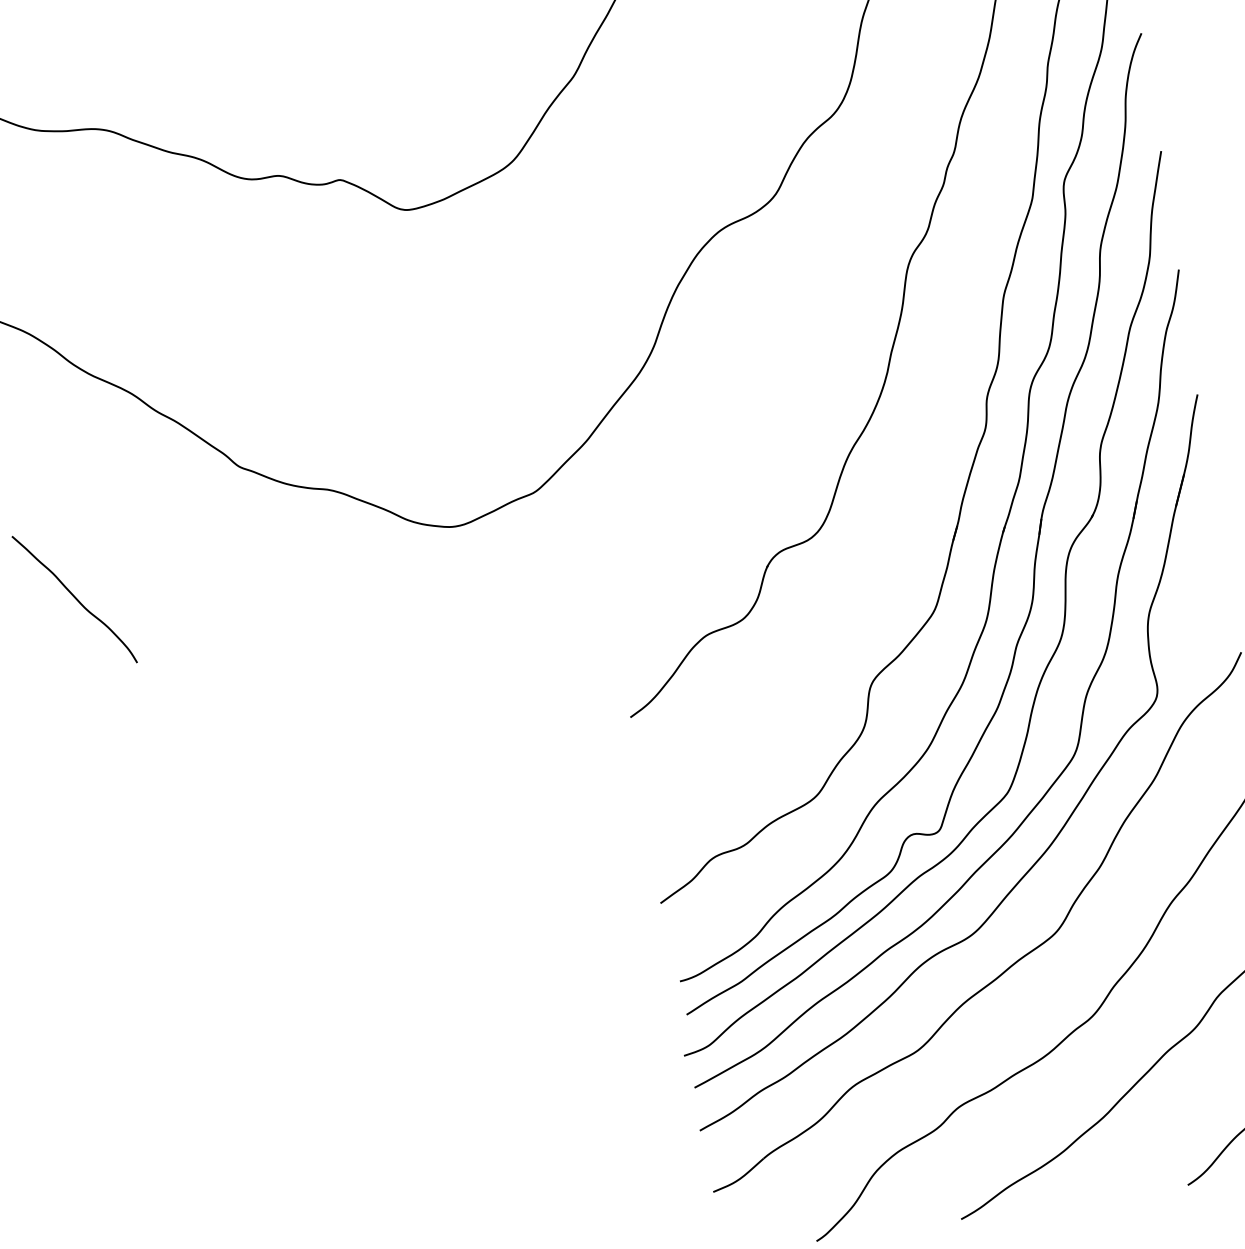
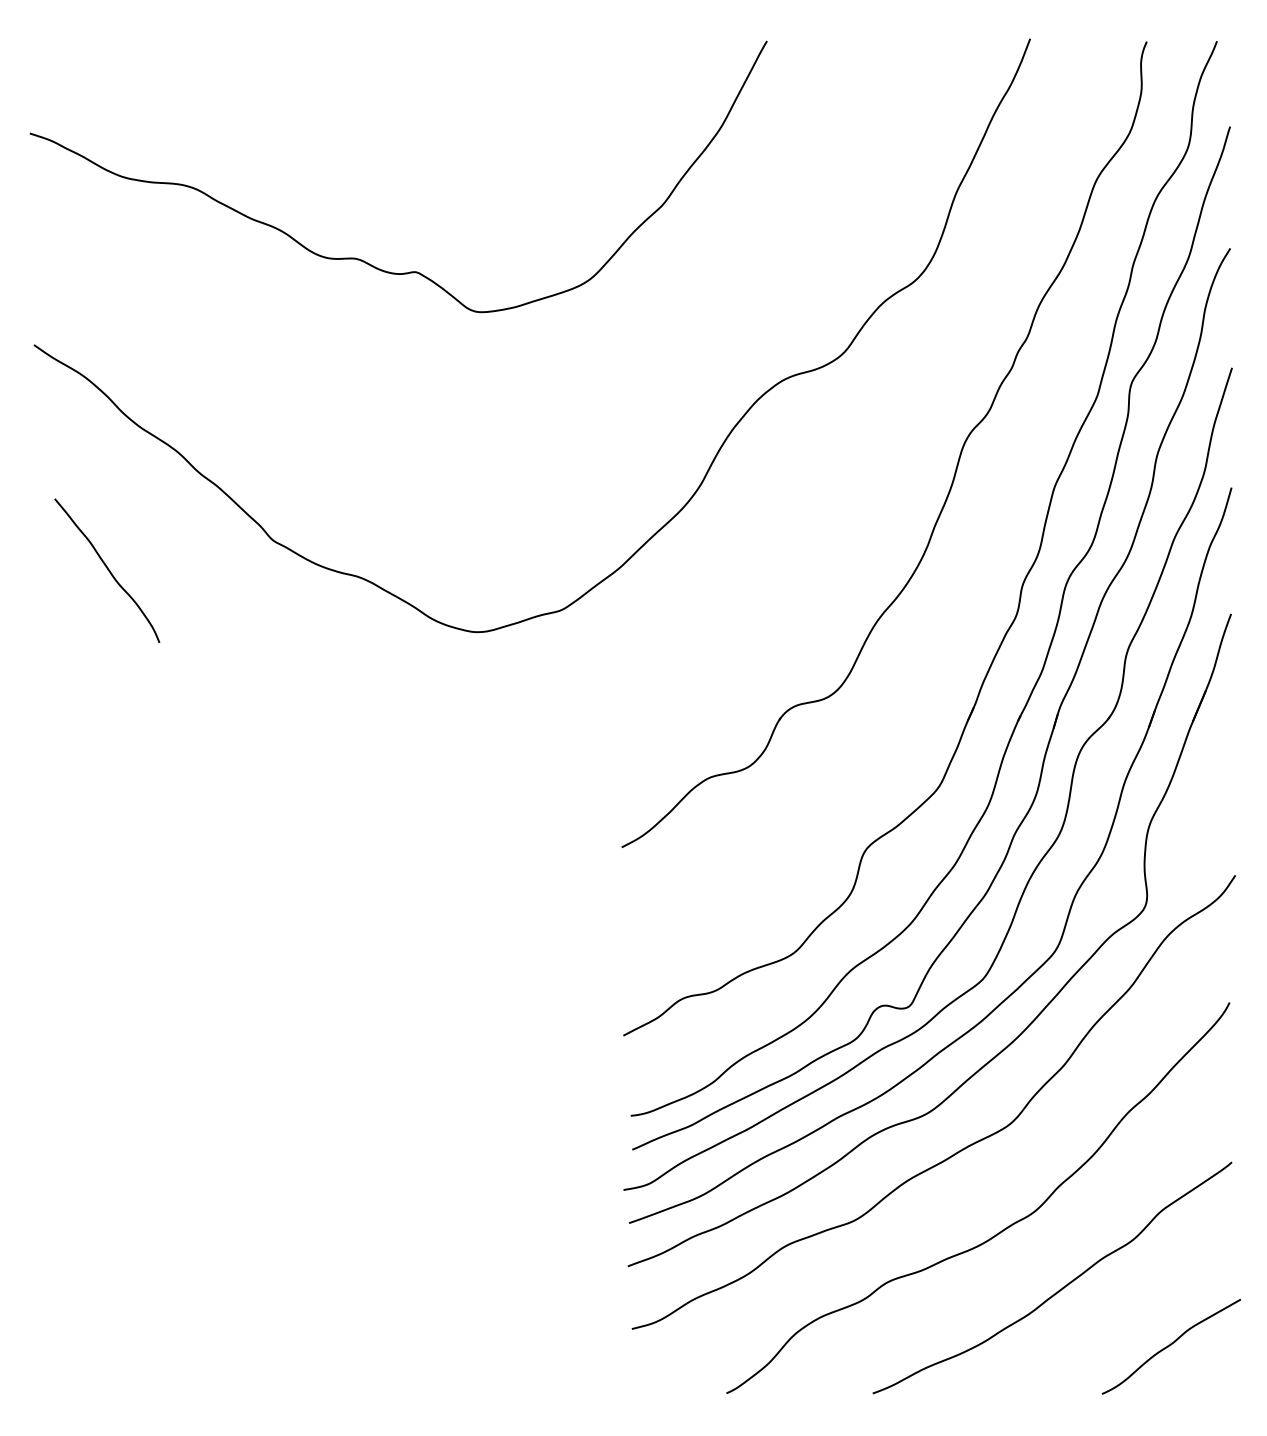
curve: (74, 599) -> (107, 570), moved

